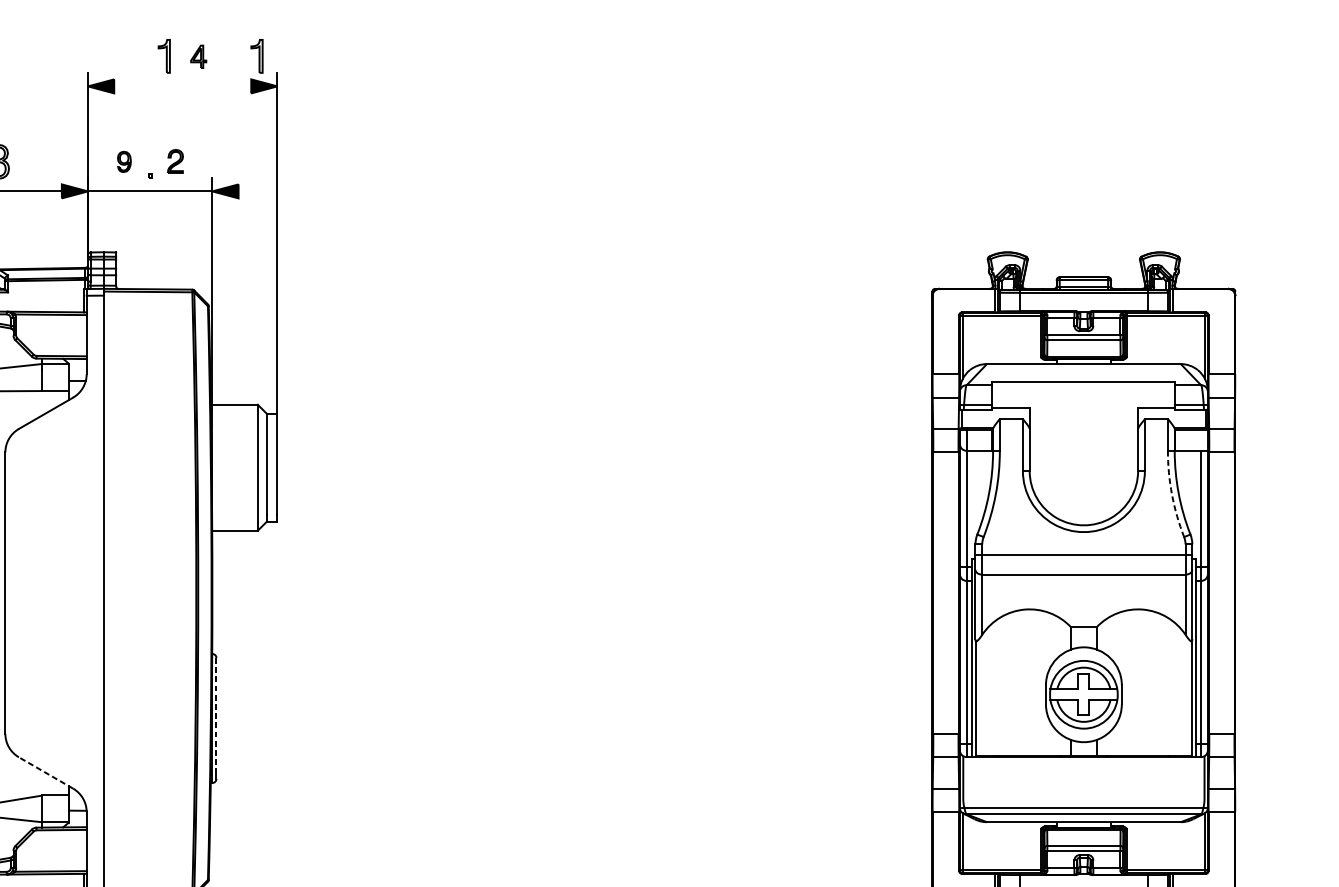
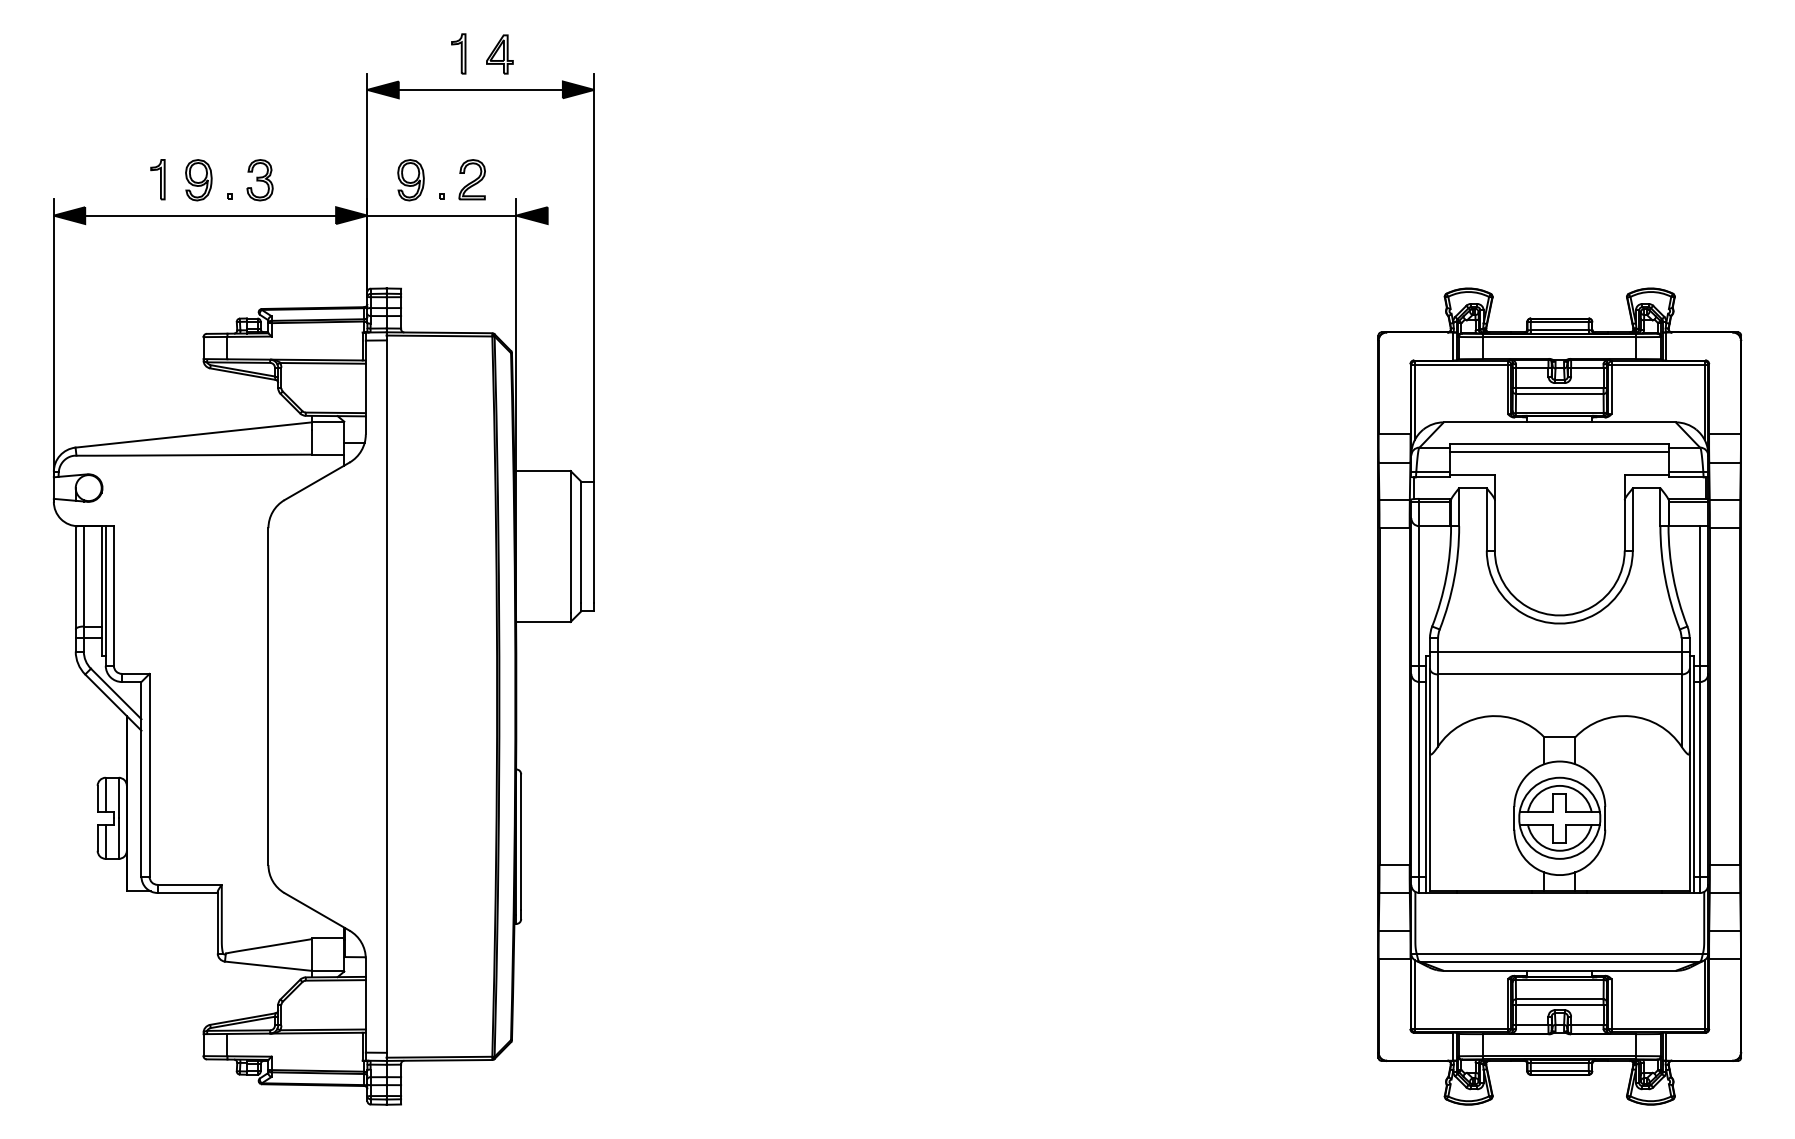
part: (256, 55) -> (569, 53), removed
part: (198, 56) -> (499, 54), size x1.43
line: (182, 86) -> (480, 89), added
part: (174, 161) -> (471, 179), size x1.43
part: (124, 162) -> (410, 180), size x1.67
line: (1083, 388) -> (1559, 451), added
arc: (1172, 494) -> (1665, 578), dashed -> solid
line: (216, 714) -> (521, 842), dashed -> solid
line: (45, 772) -> (316, 911), dashed -> solid

